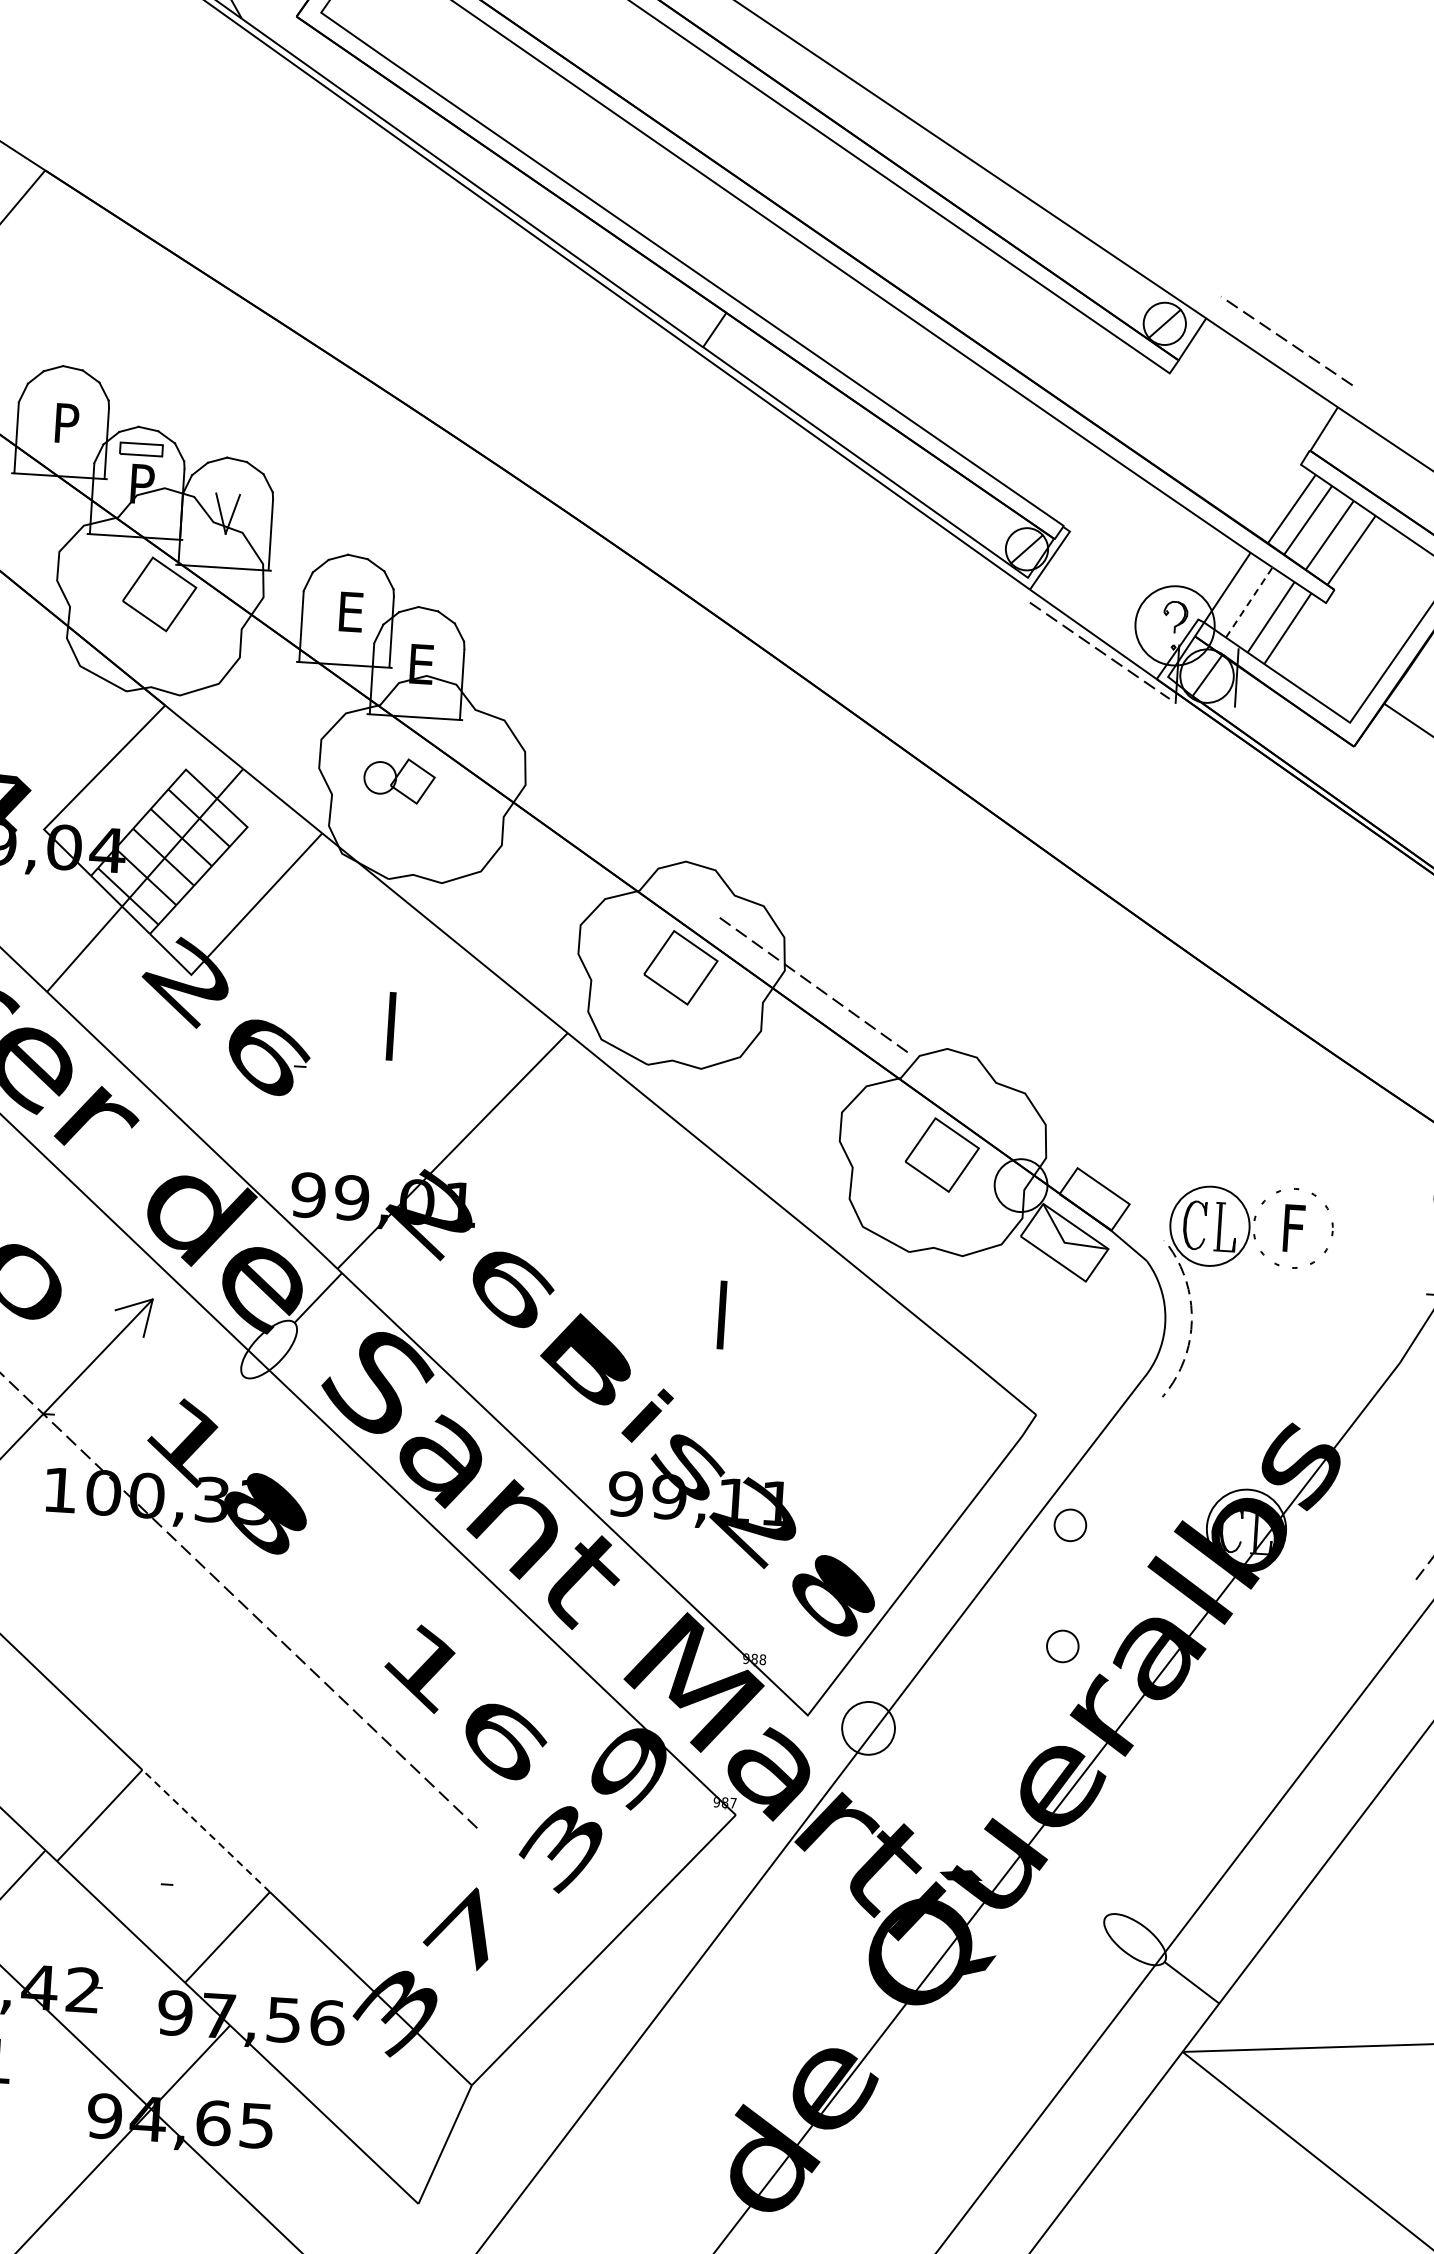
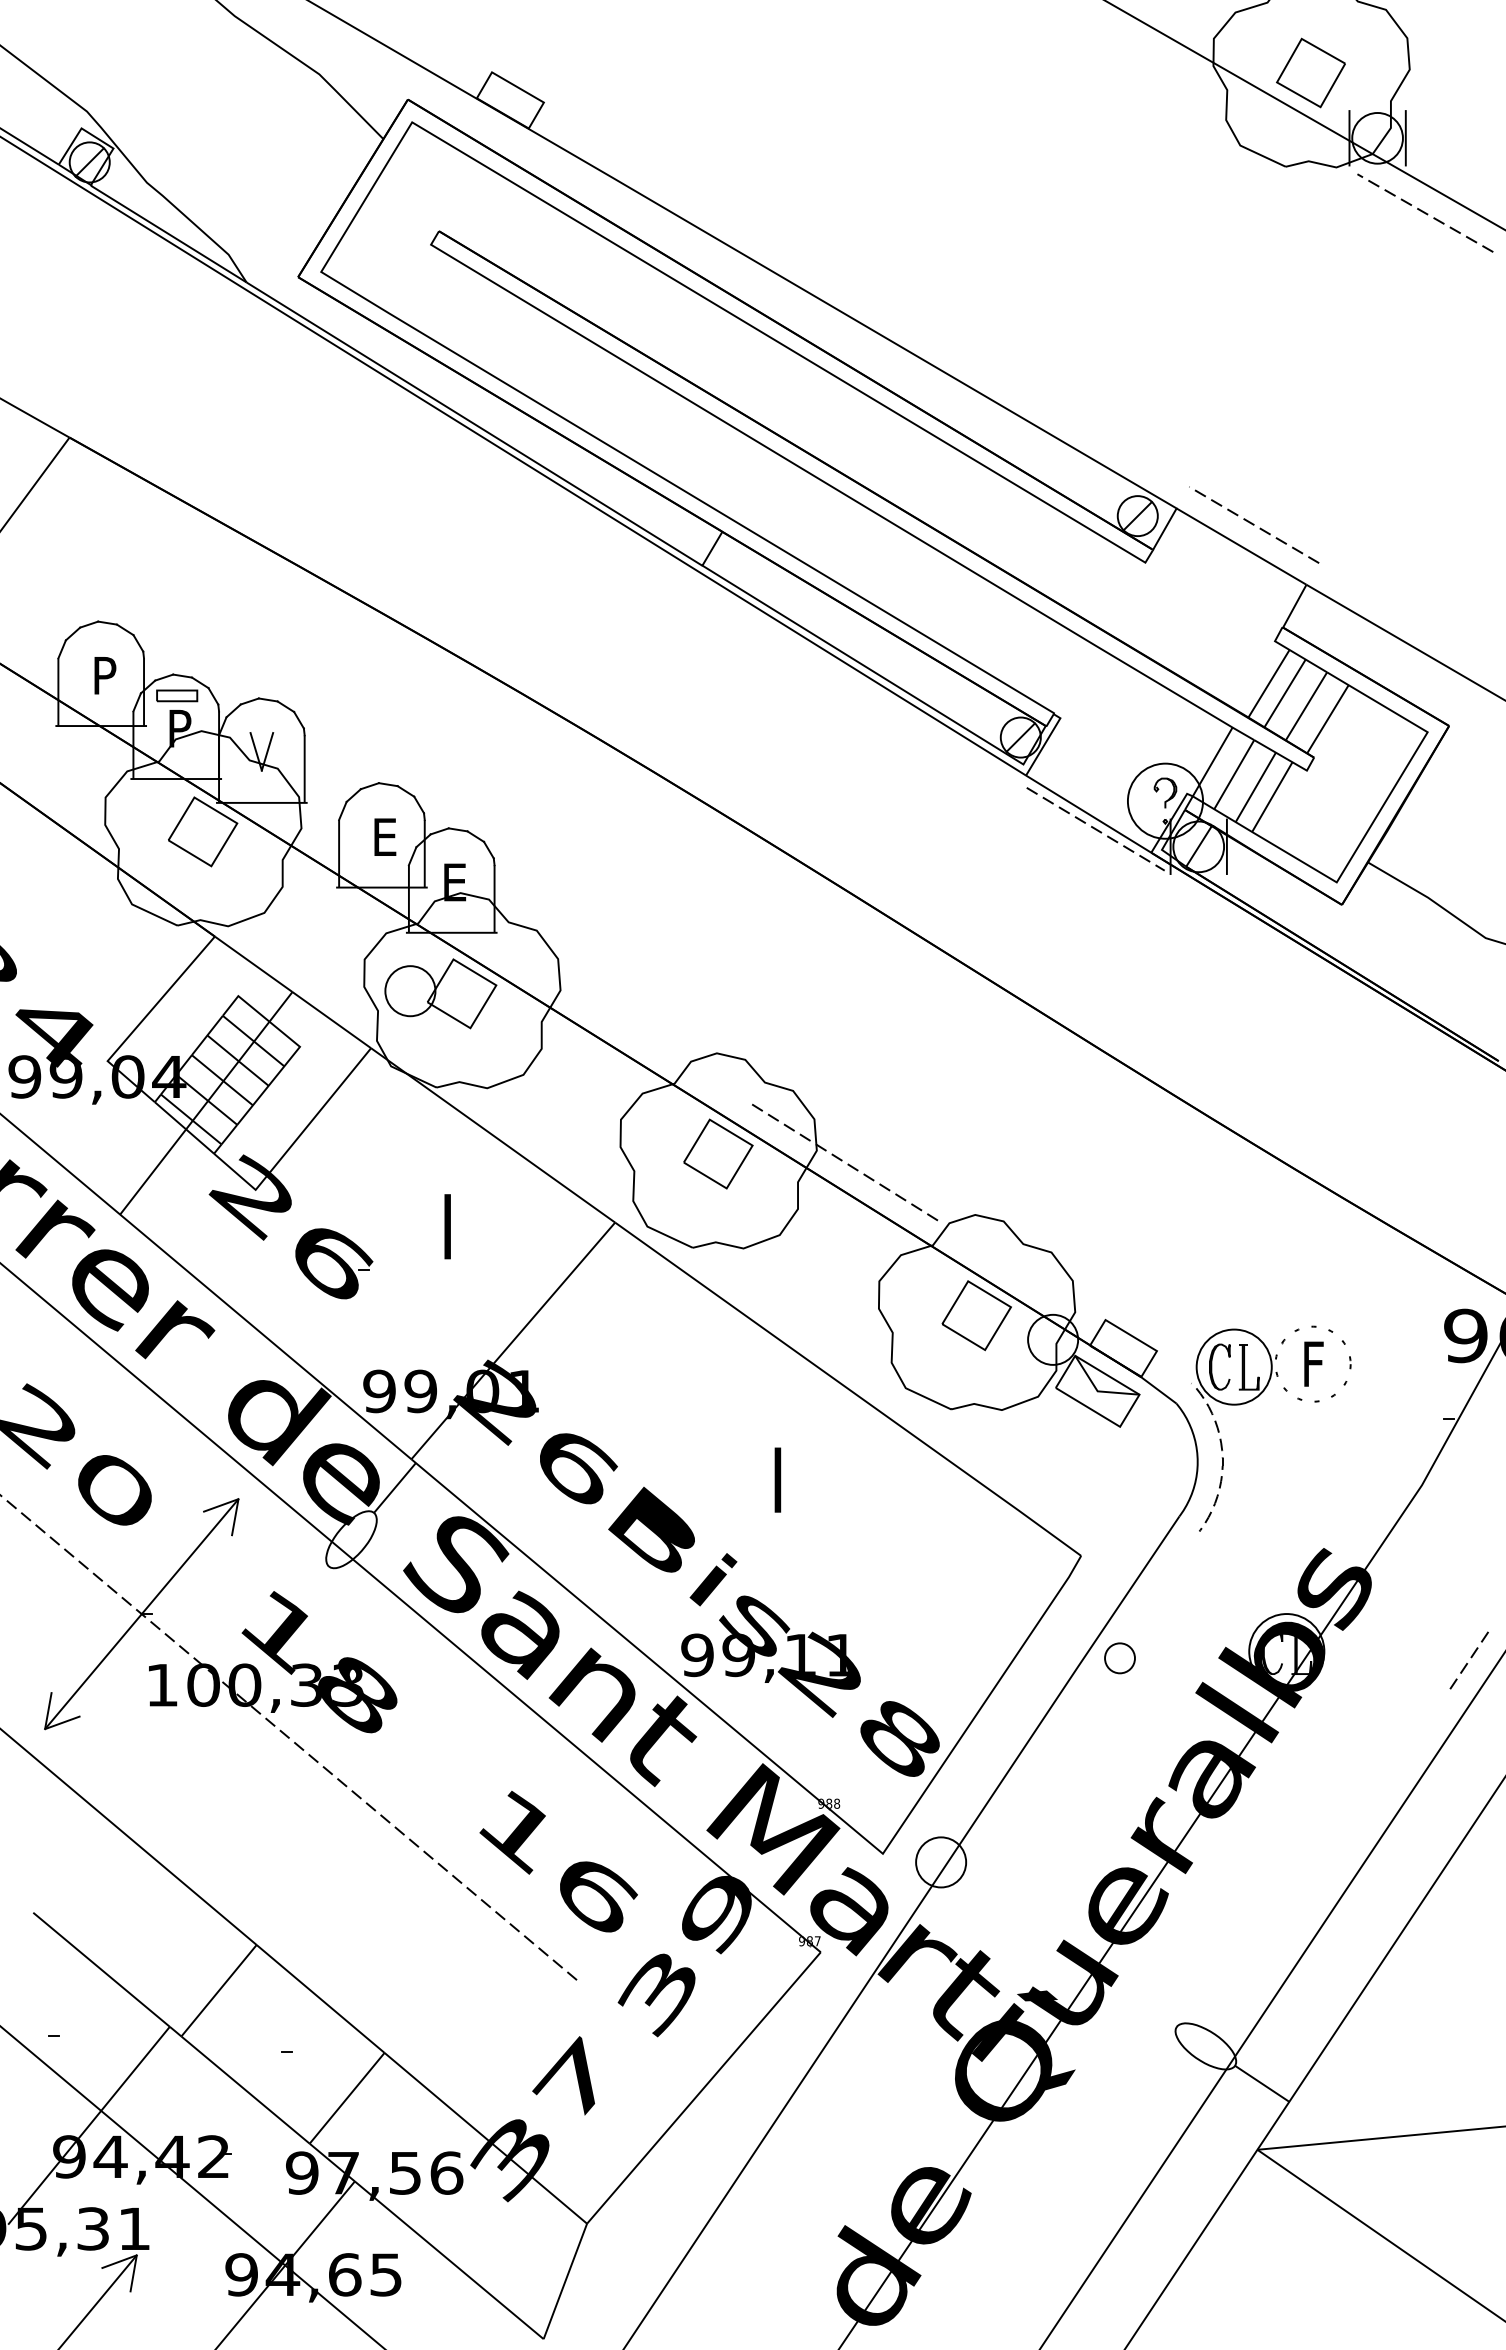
line: (1249, 602) -> (1234, 774), dashed -> solid
part: (399, 780) -> (440, 993), size x1.67
part: (1062, 1646) -> (1119, 1773), removed
line: (206, 1830) -> (320, 1998), dashed -> solid

